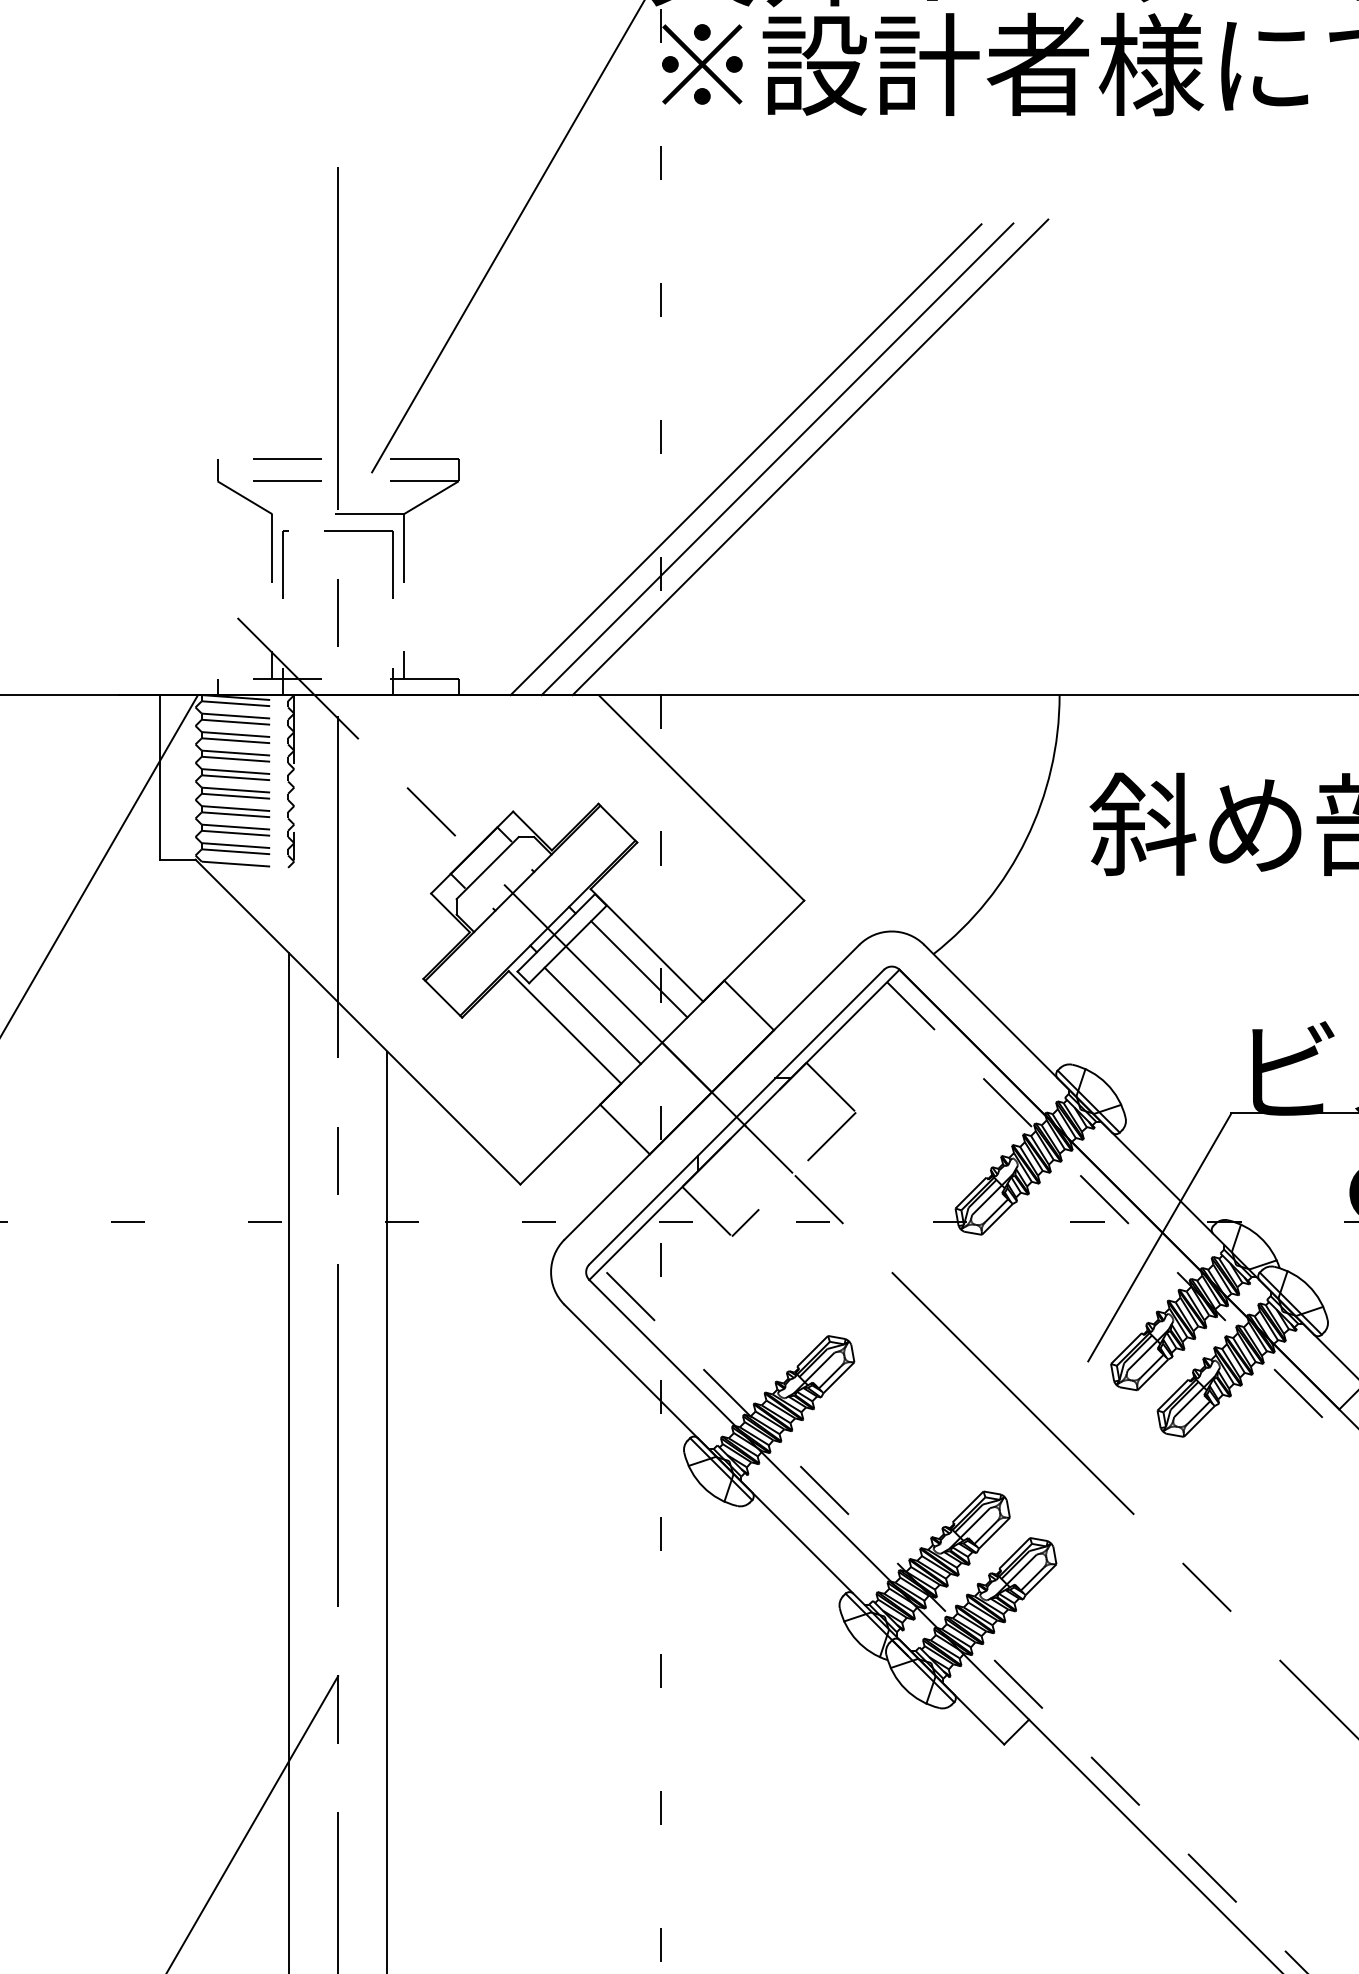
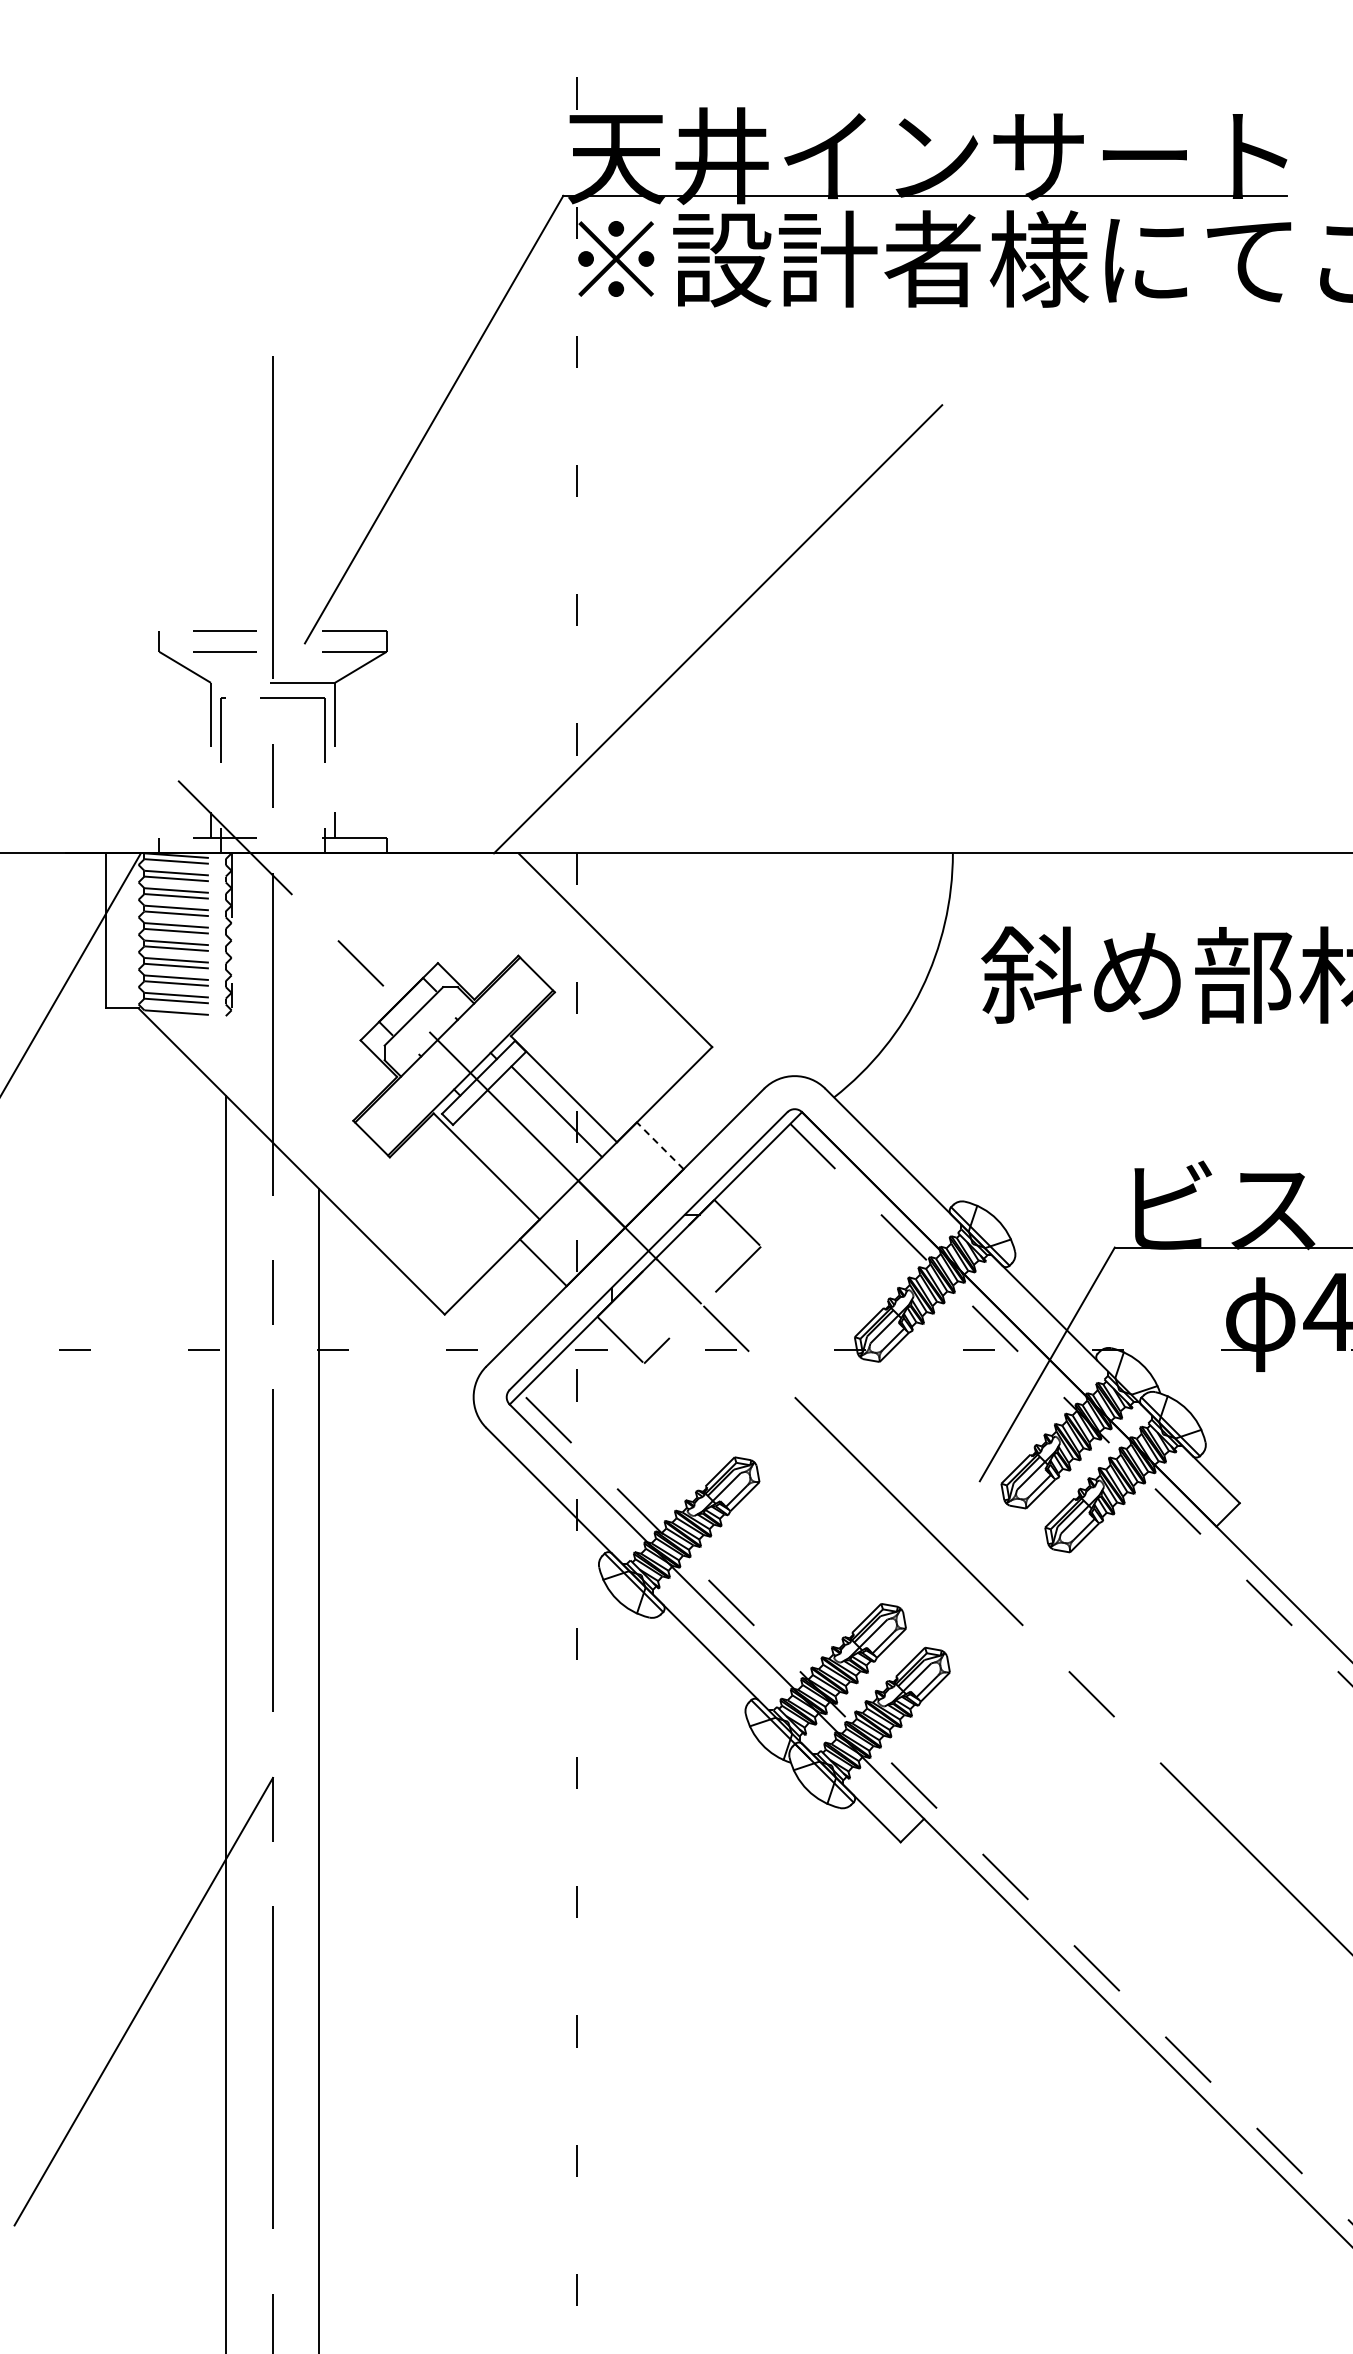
line: (776, 458) -> (686, 630), removed
line: (746, 459) -> (657, 631), removed
line: (748, 1005) -> (659, 1145), solid -> dashed
line: (592, 1015) -> (512, 1155), removed

